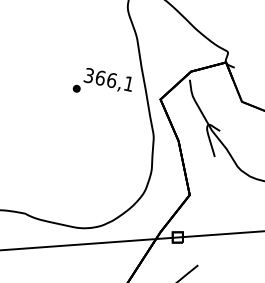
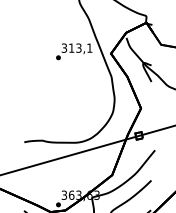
text: (106, 78) -> (75, 47), 366,1 -> 313,1

